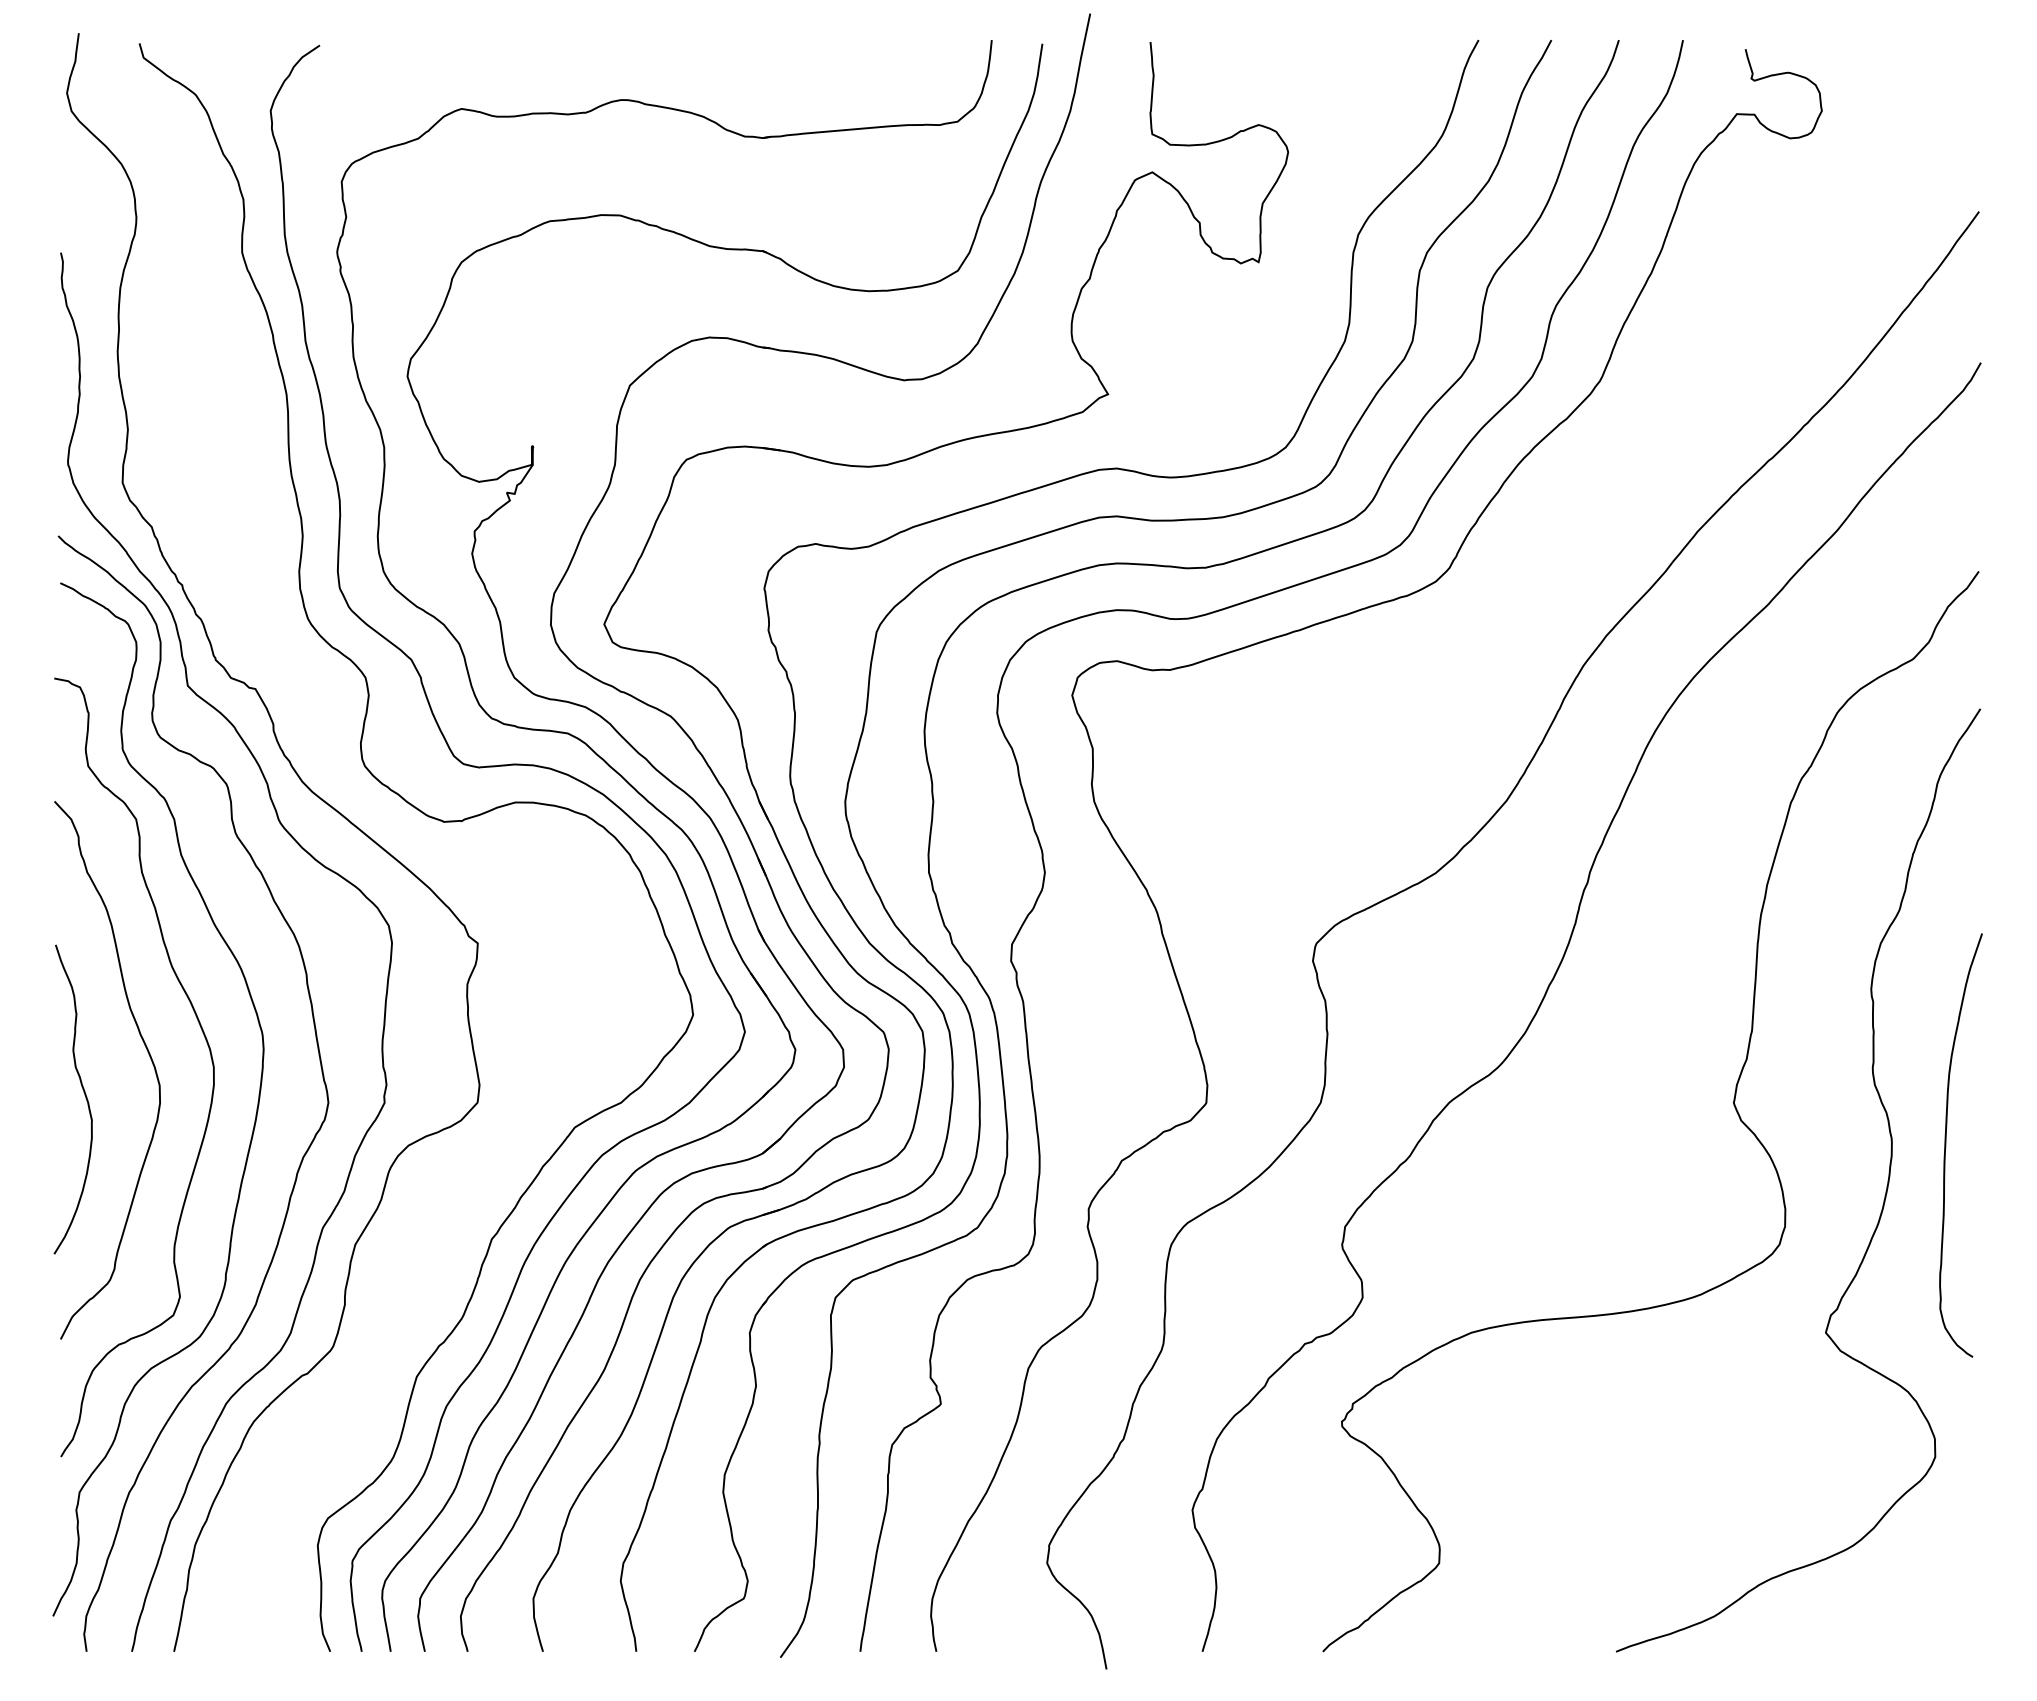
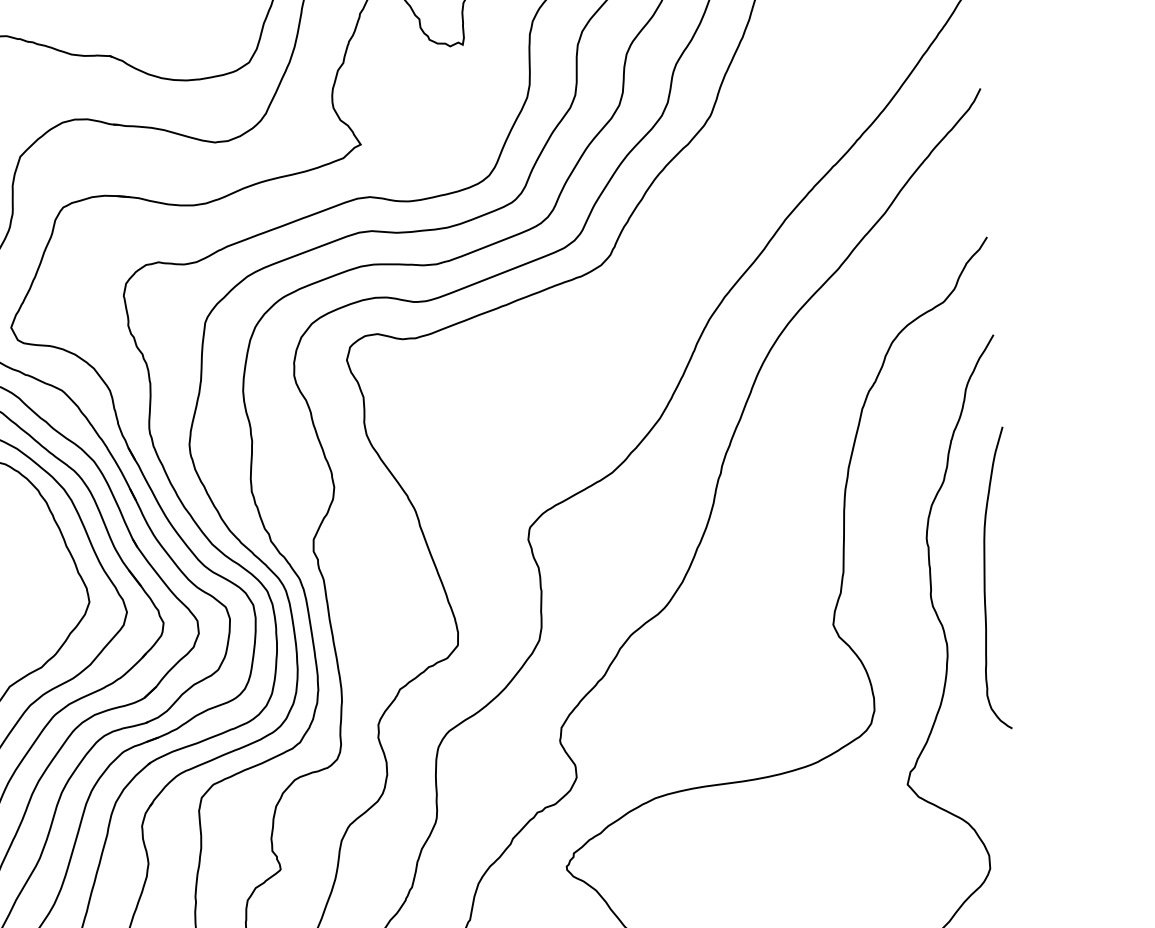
curve: (1946, 1145) -> (985, 579), moved

